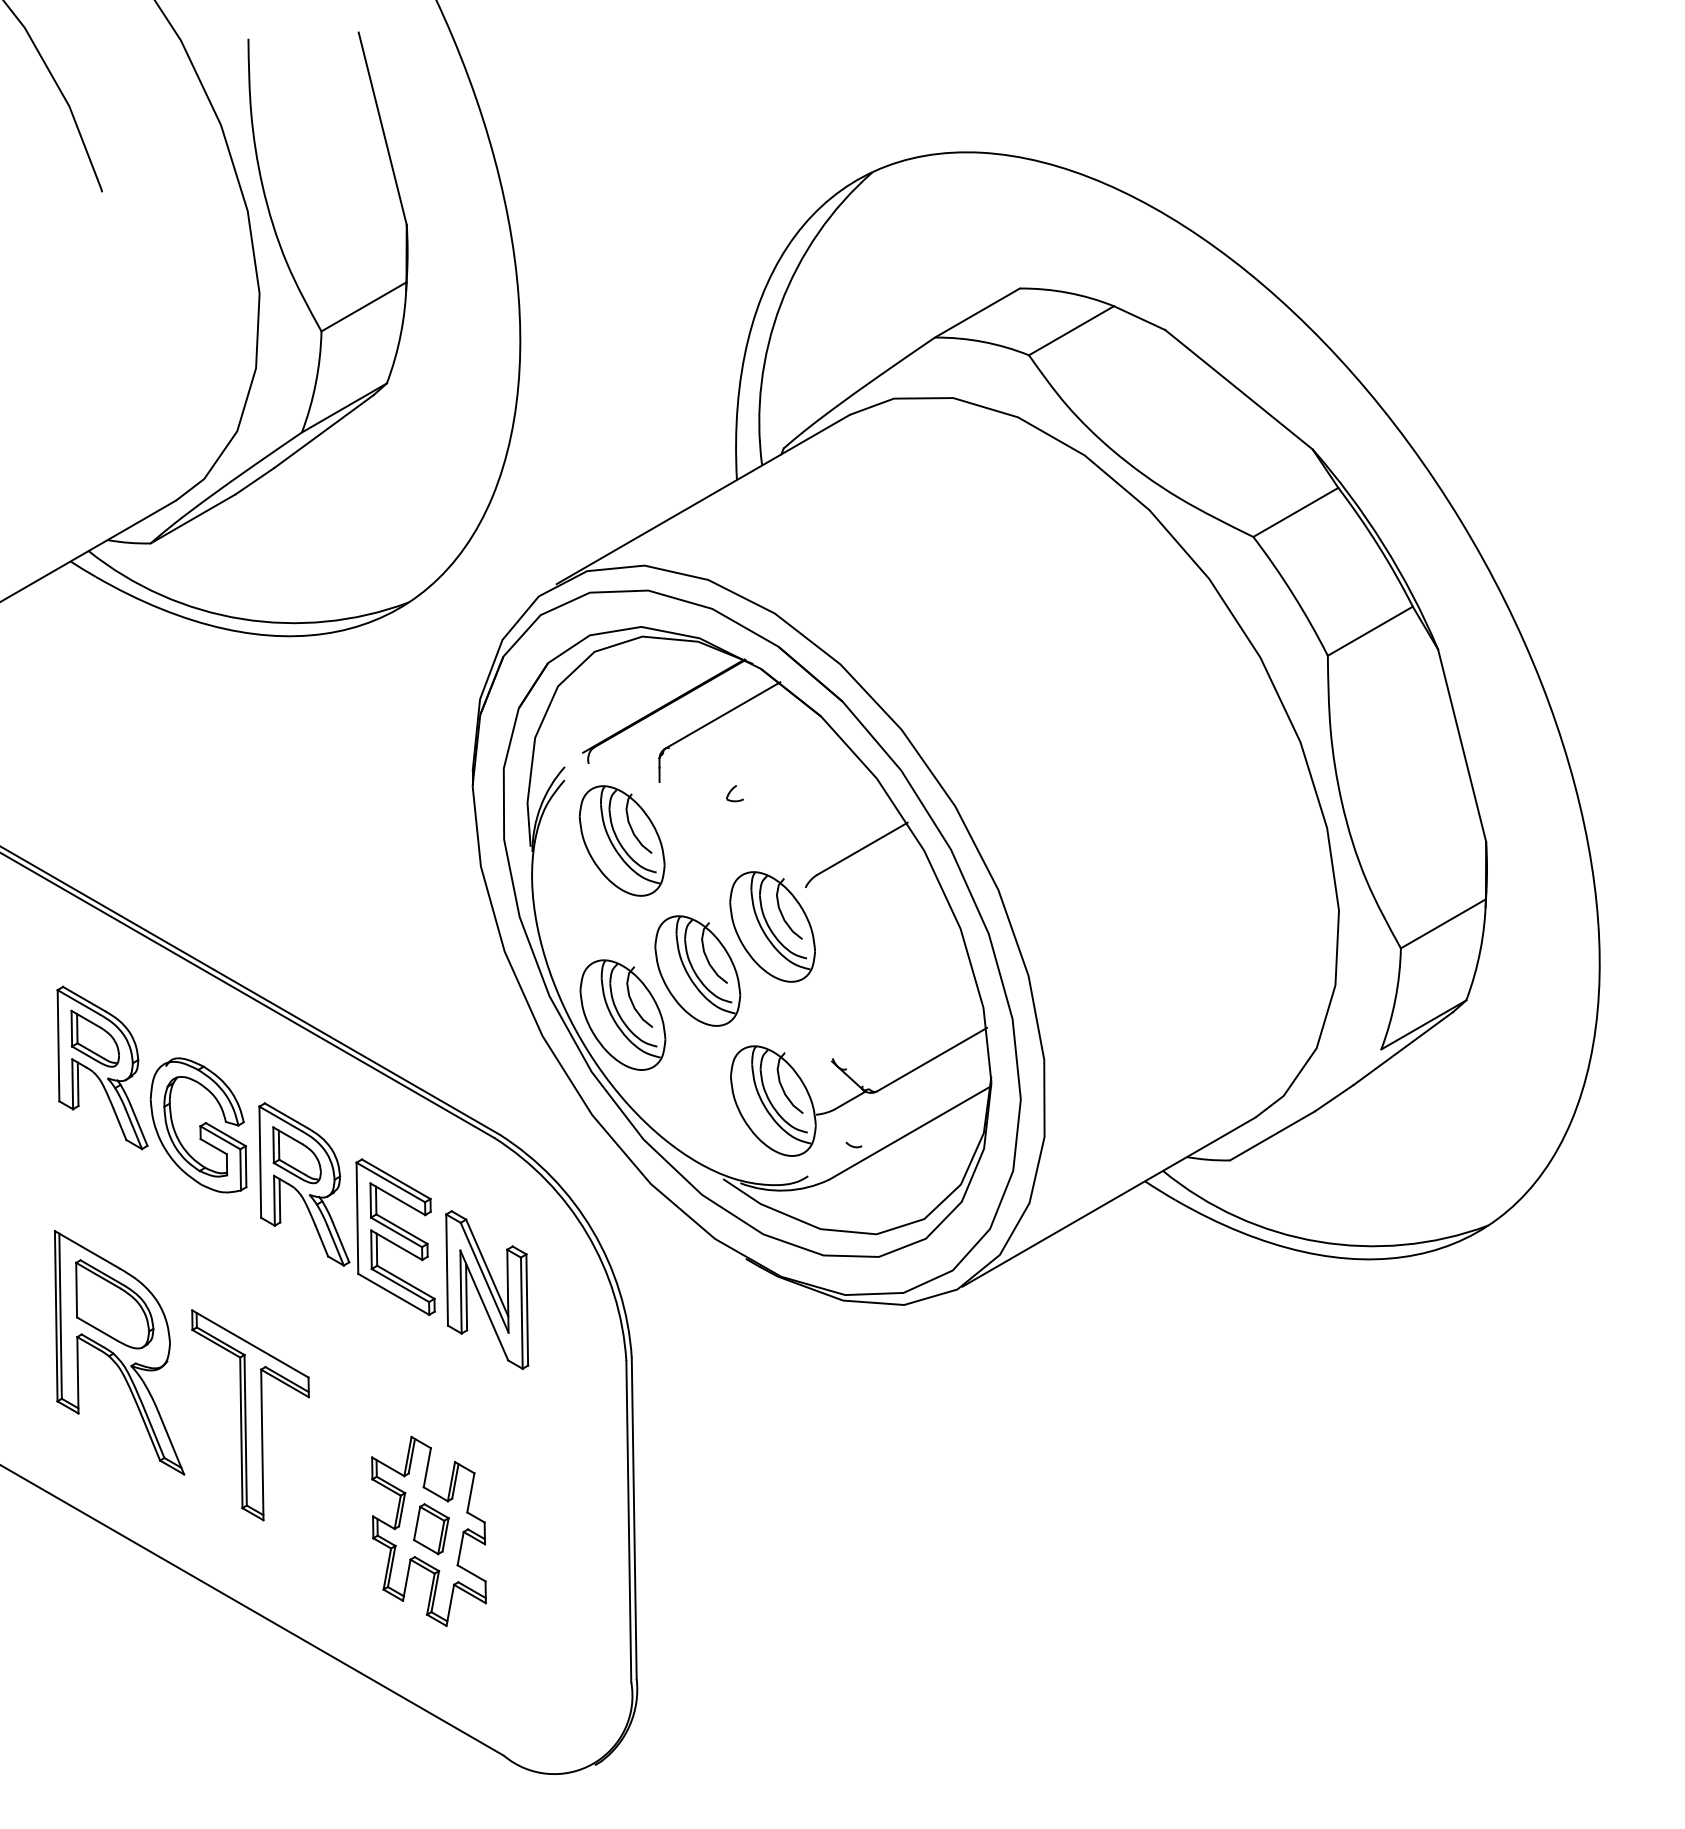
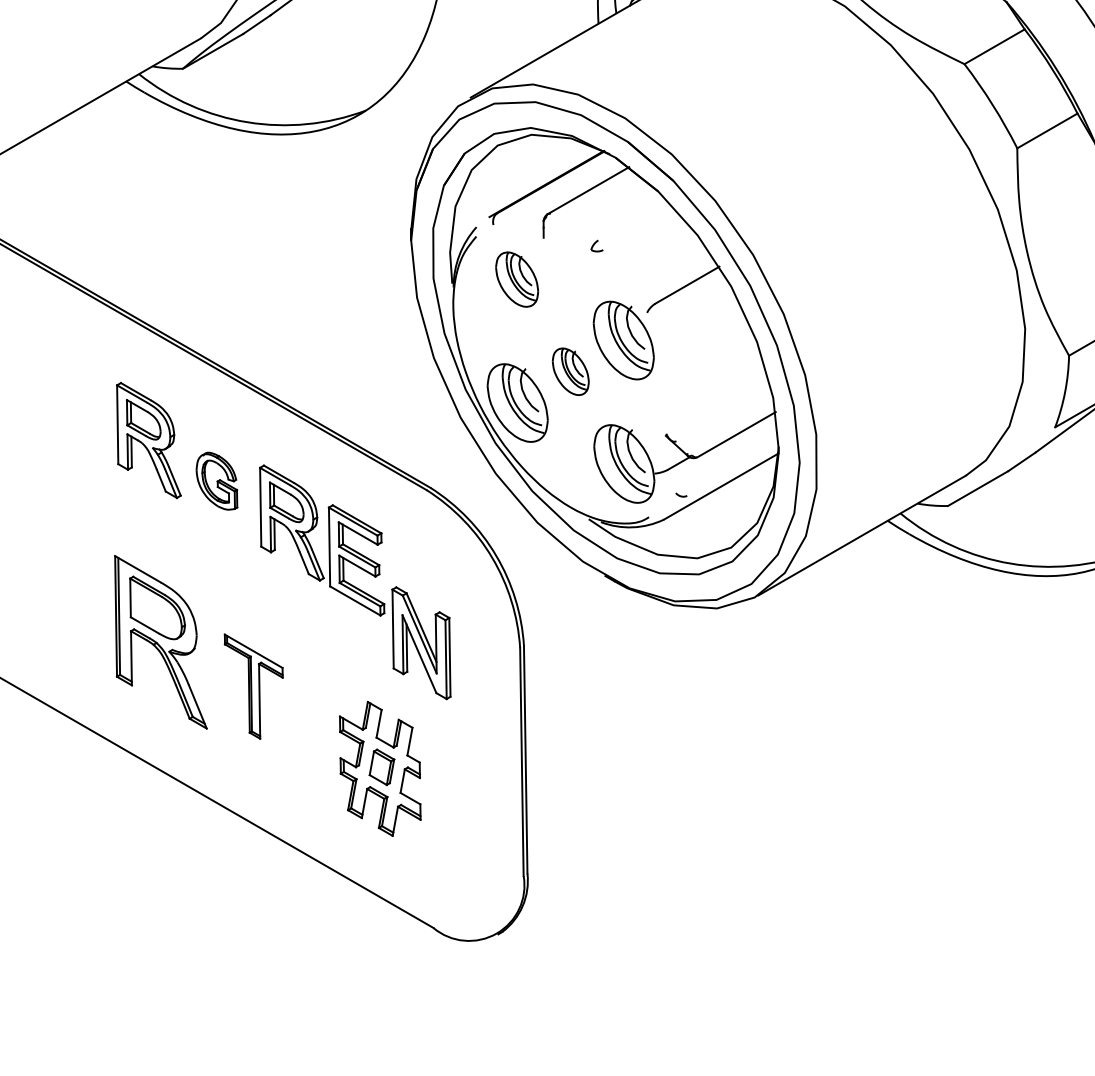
part: (621, 840) -> (516, 279), size x0.7
part: (697, 970) -> (570, 371), size x0.6
part: (198, 1125) -> (216, 481), size x0.6
part: (487, 1289) -> (421, 642), moved
part: (250, 1415) -> (253, 686), size x0.7

